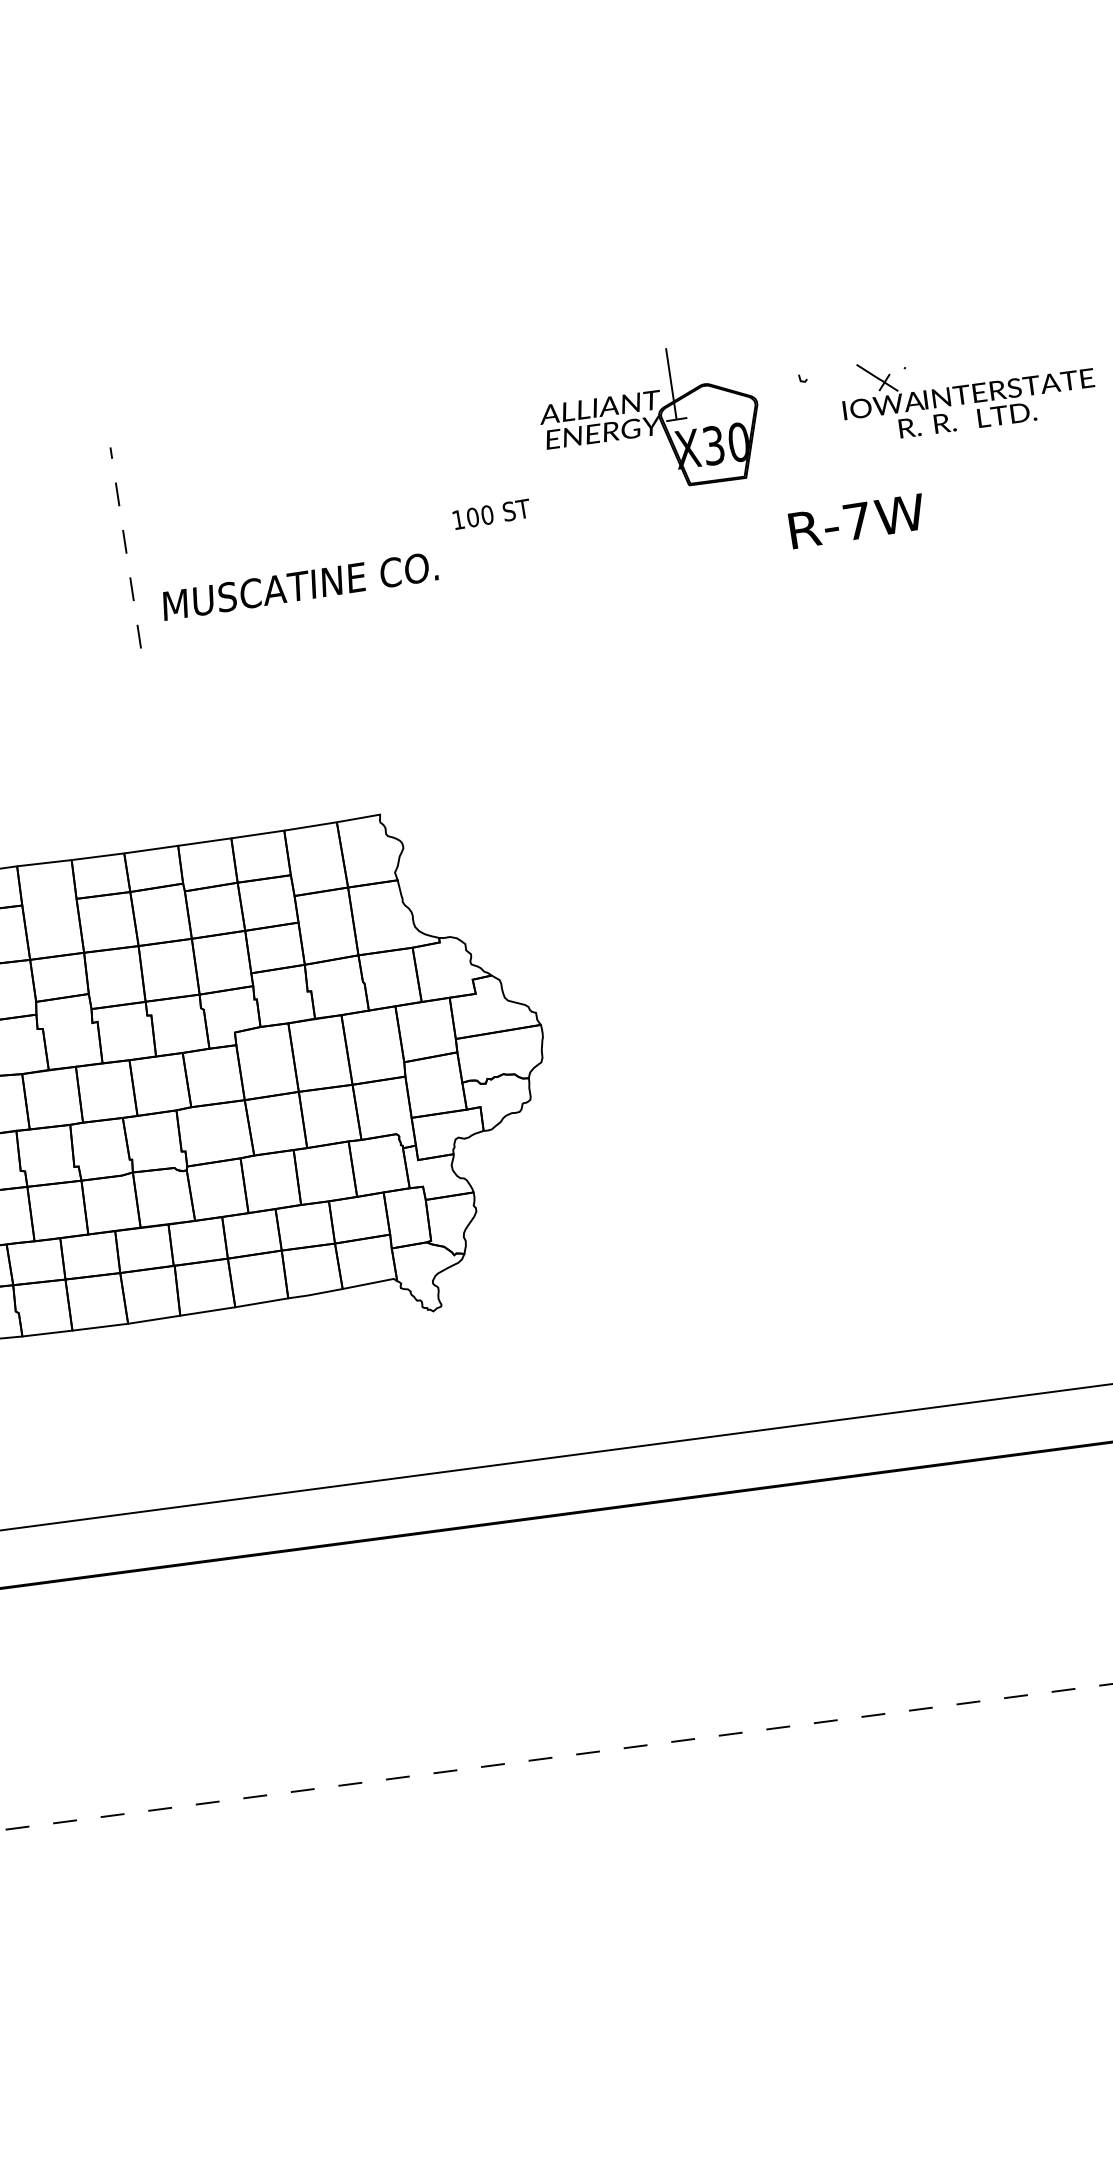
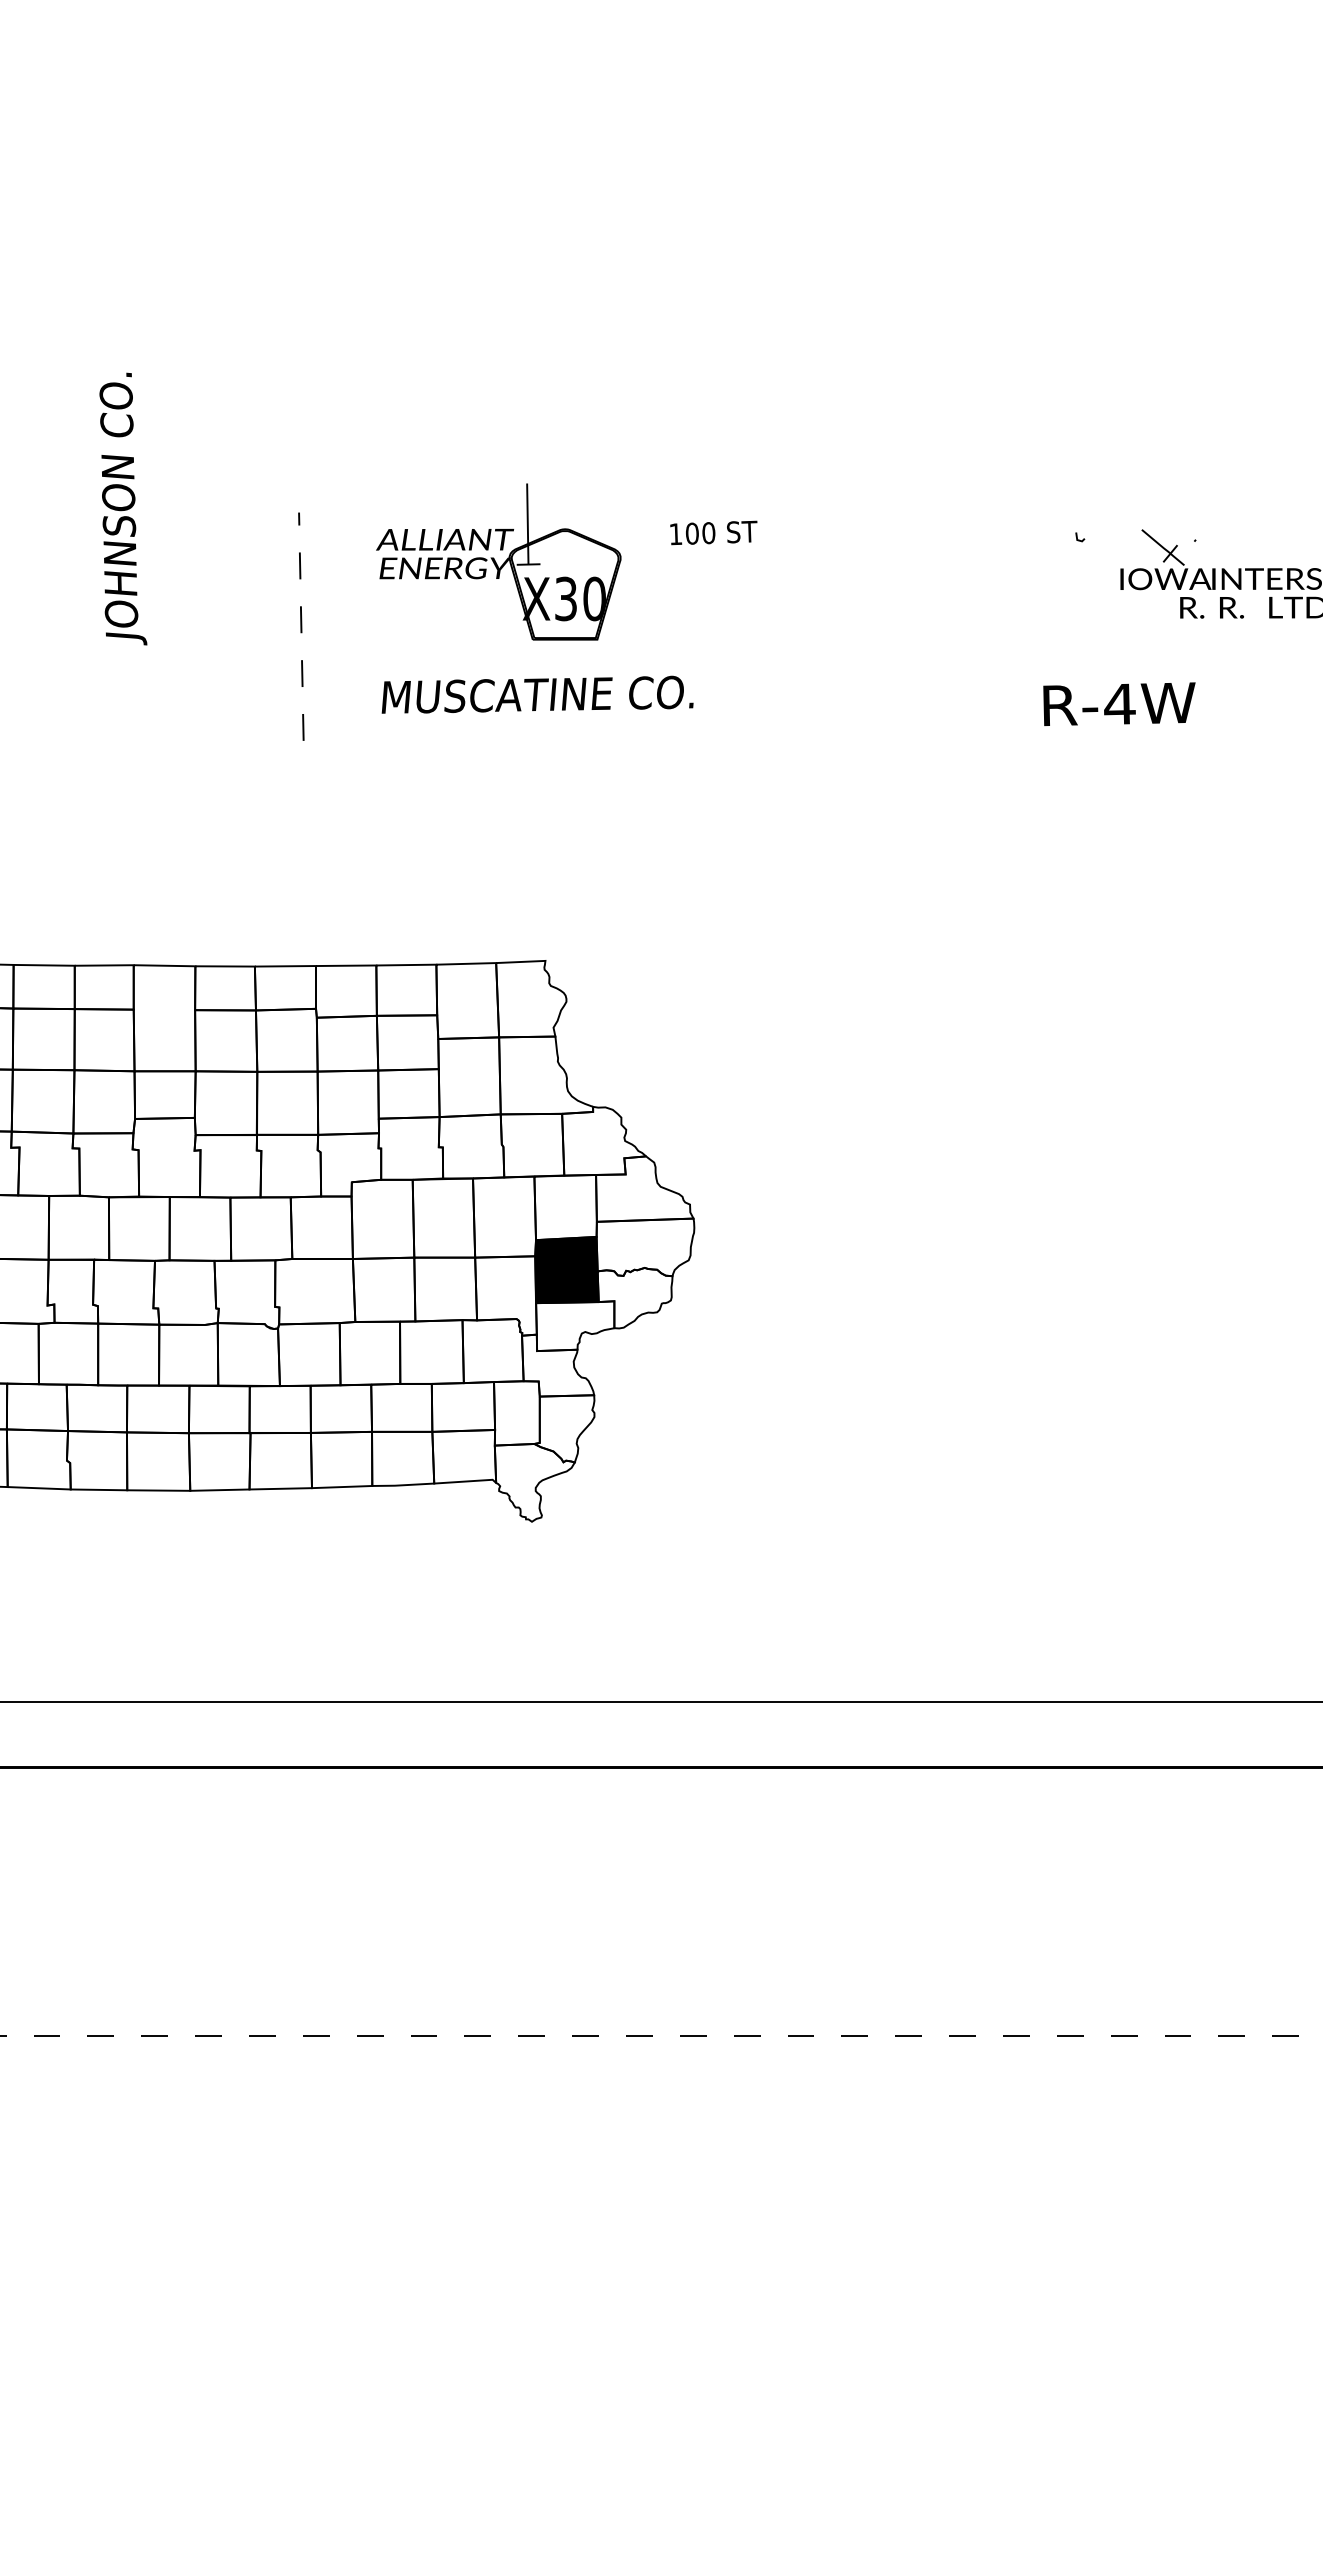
part: (649, 420) -> (498, 561), moved
text: (491, 513) -> (713, 532), moved
text: (857, 520) -> (1119, 703), R-7W -> R-4W
text: (299, 585) -> (537, 694), moved
fill: (435, 1084) -> (567, 1269), added

